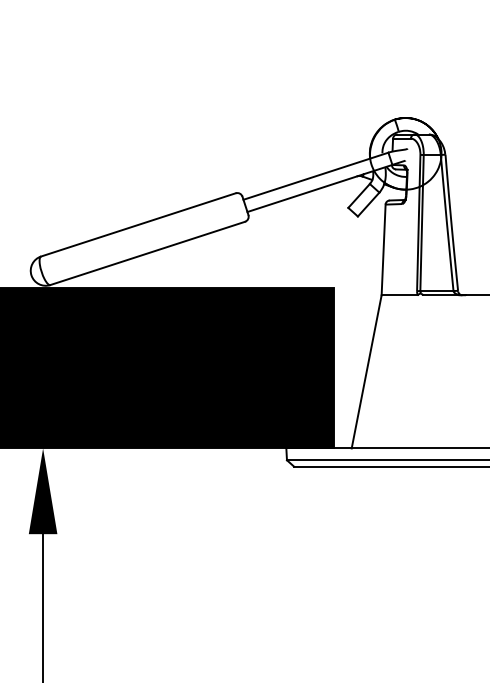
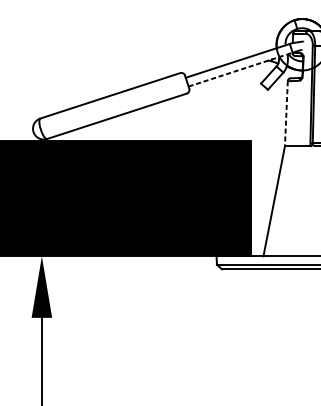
line: (320, 188) -> (241, 69), solid -> dashed
line: (383, 250) -> (286, 114), solid -> dashed

